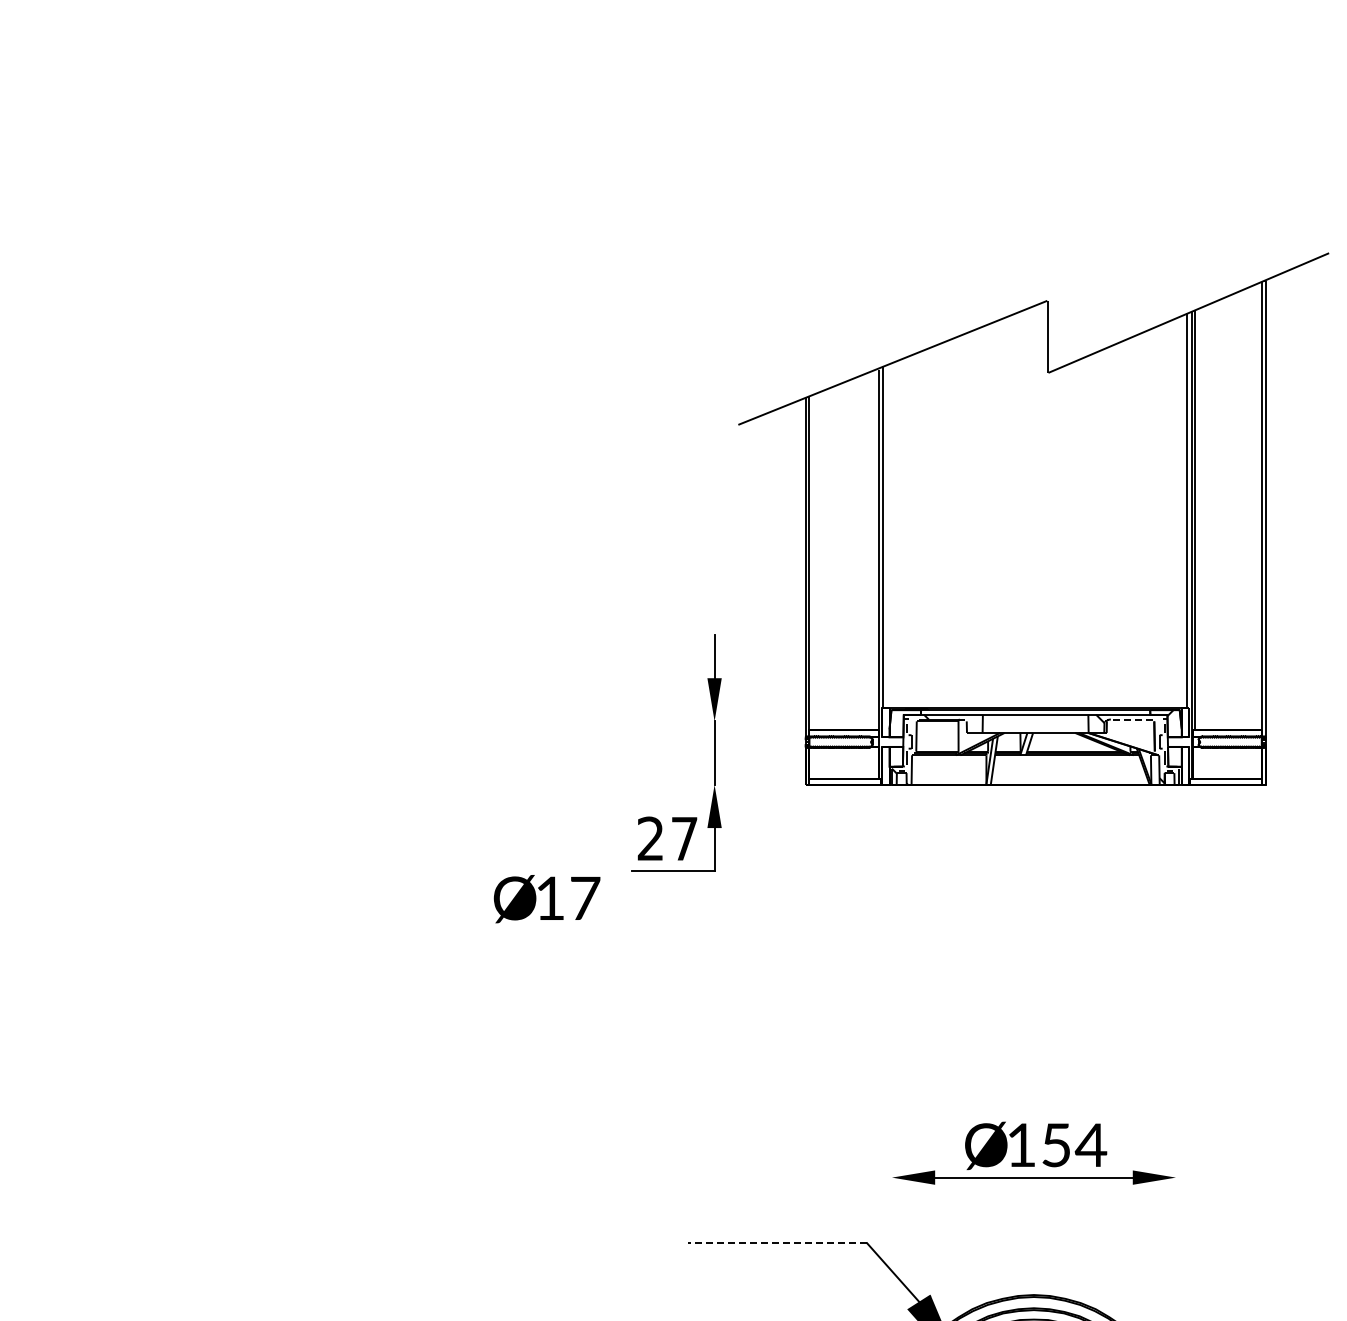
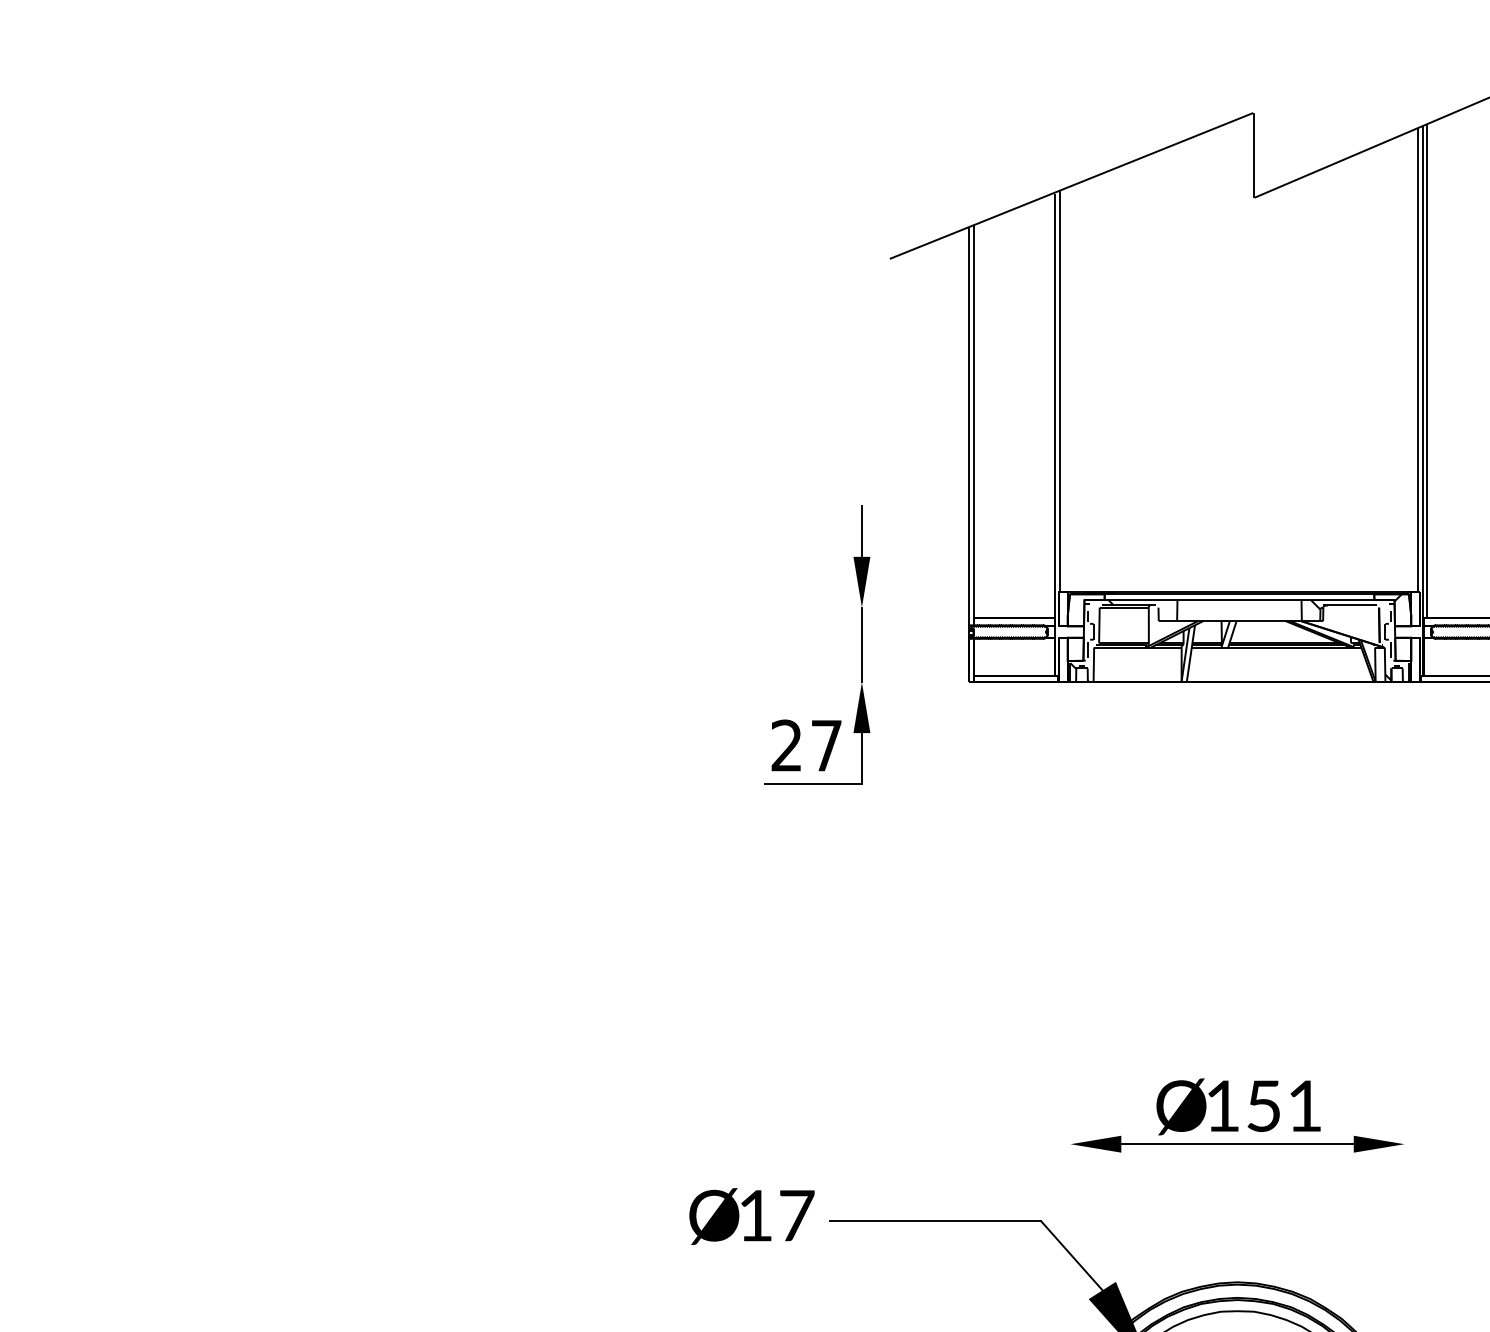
line: (1129, 719) -> (1349, 605), dashed -> solid
text: (546, 899) -> (751, 1216), moved
text: (1090, 1144) -> (1304, 1105), 154 -> 151
line: (777, 1243) -> (935, 1221), dashed -> solid

